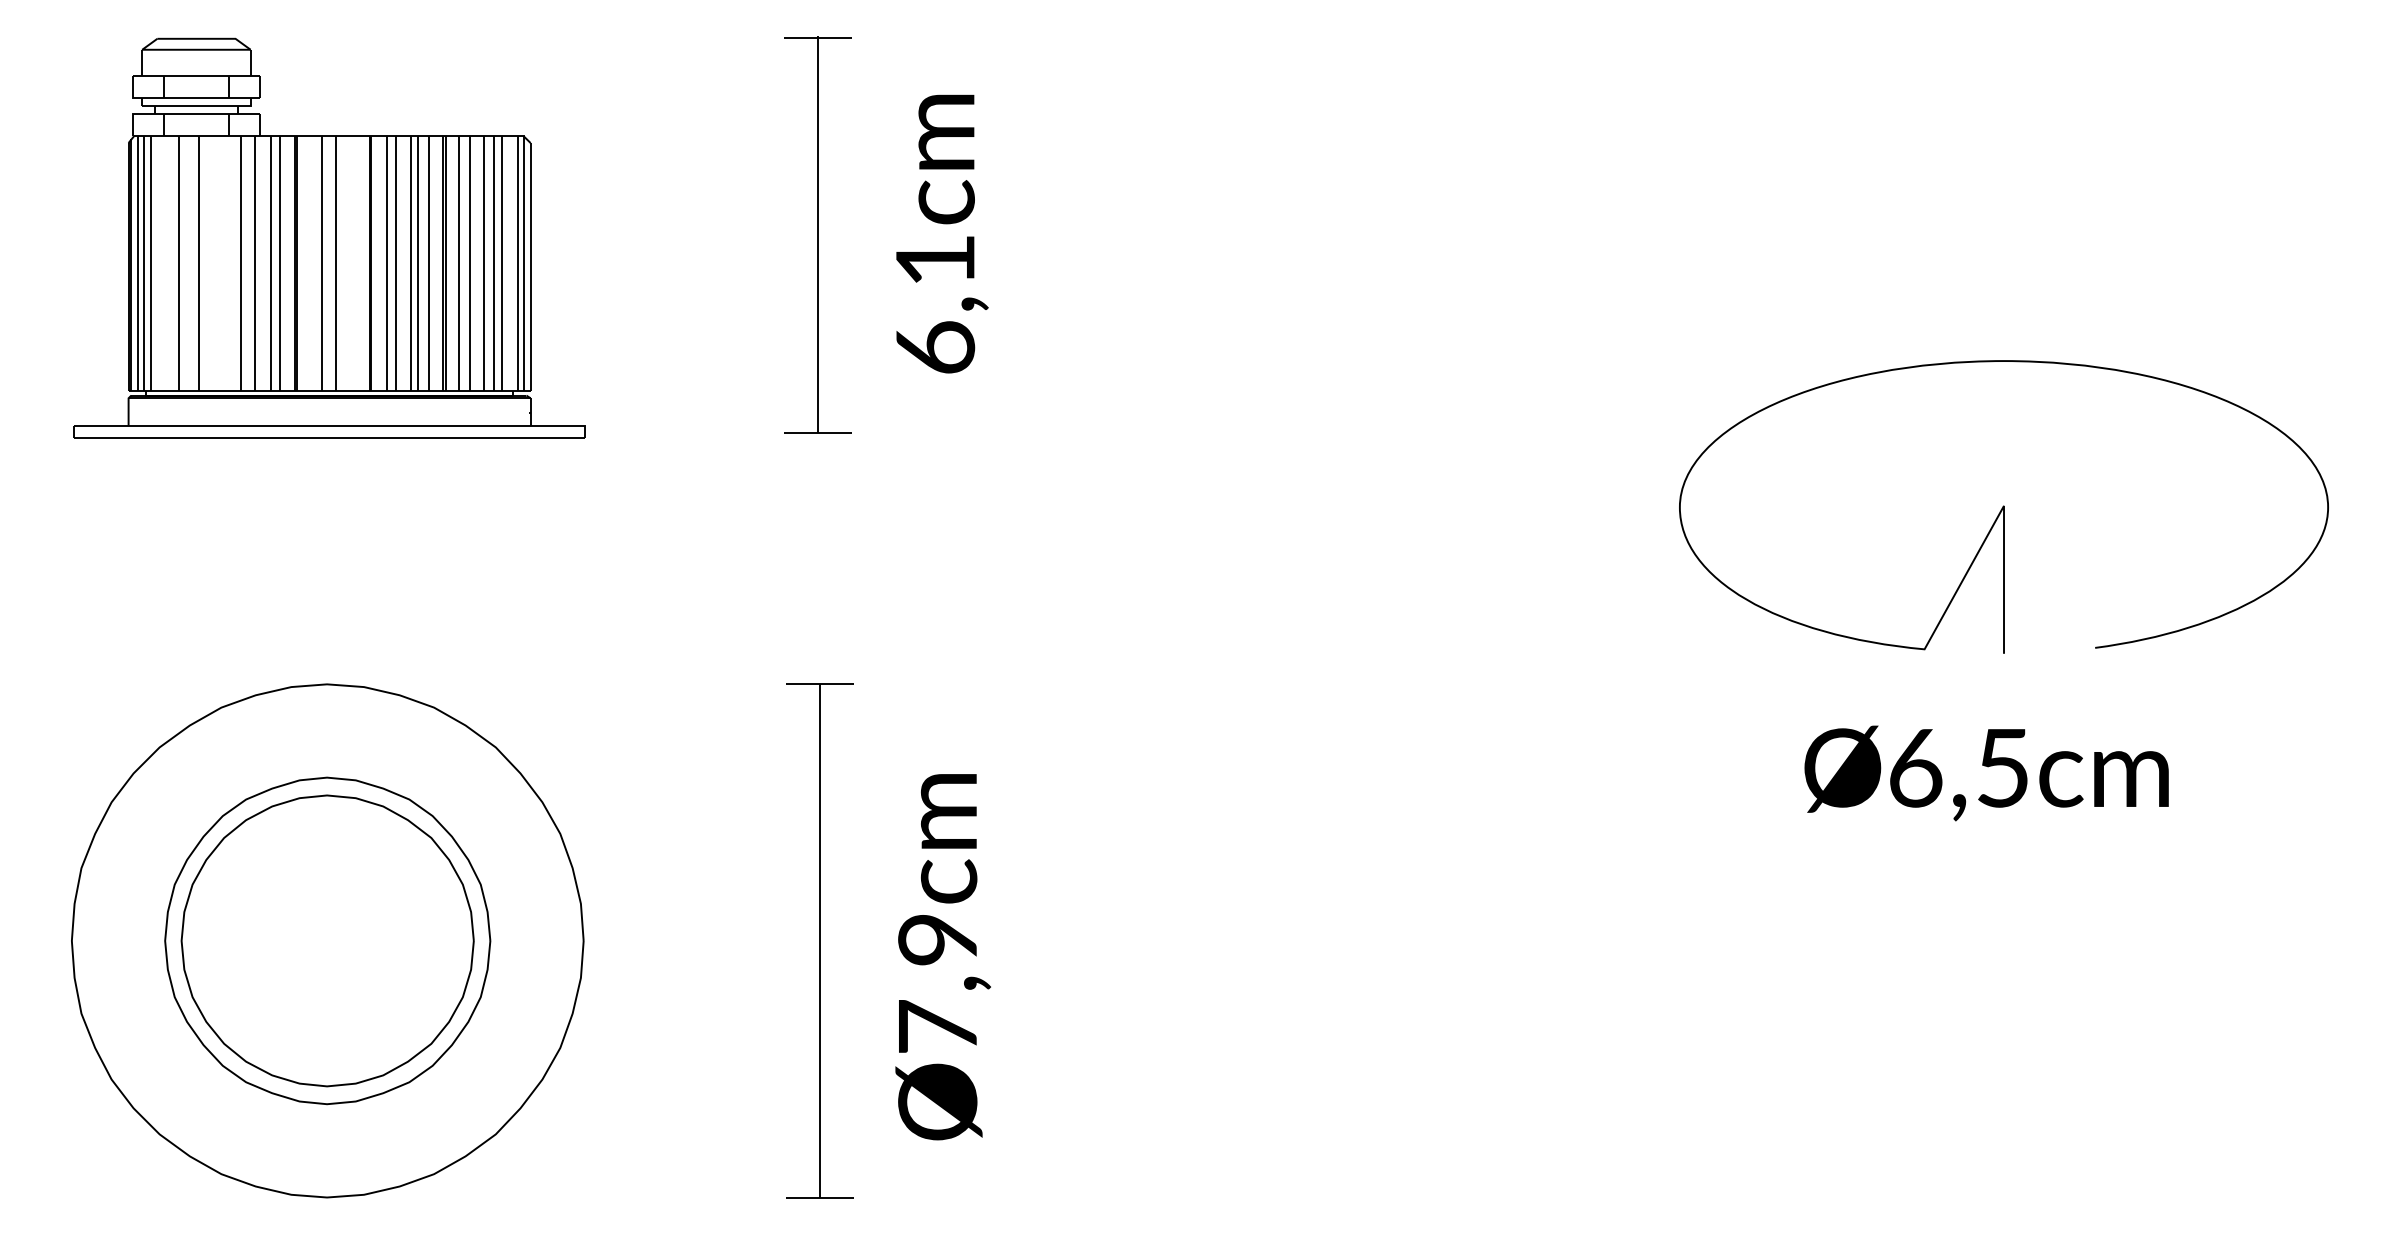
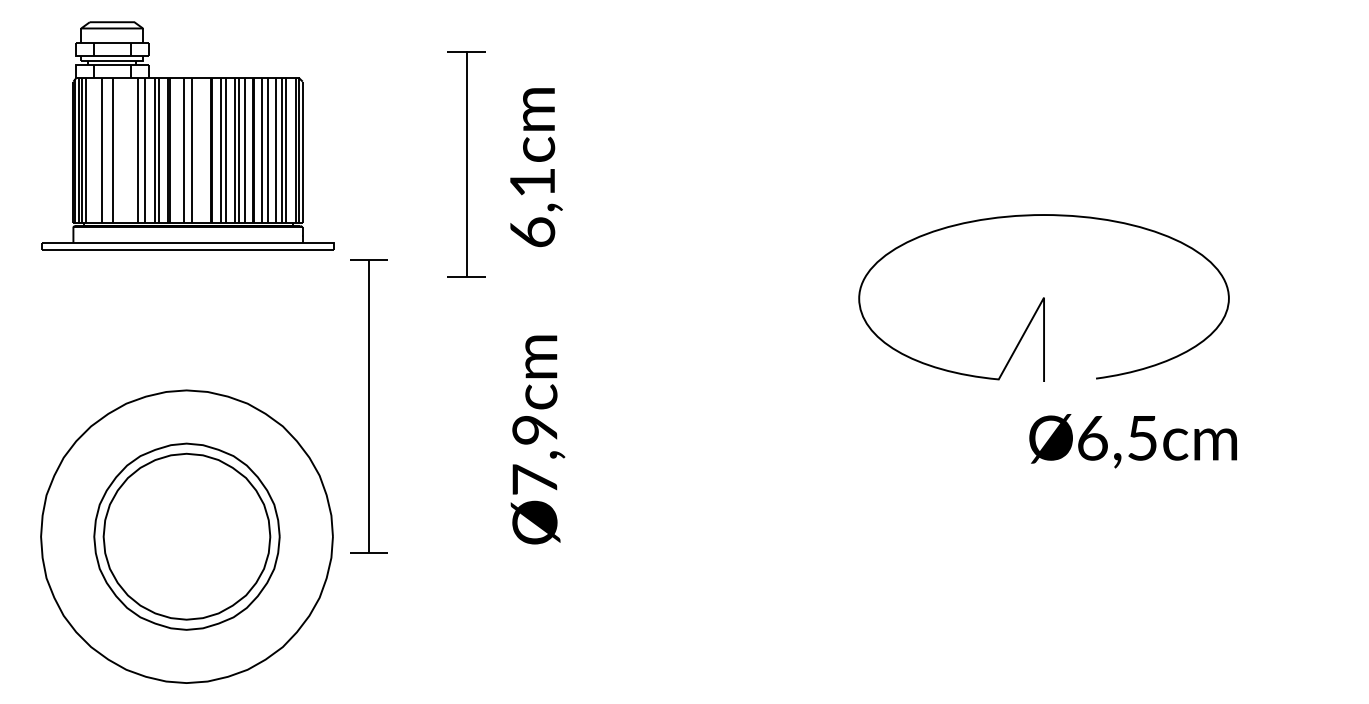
text: (942, 233) -> (536, 167), moved
part: (817, 235) -> (466, 164), moved
curve: (2003, 505) -> (1043, 297), moved
part: (819, 940) -> (368, 406), moved
text: (942, 956) -> (537, 439), moved

